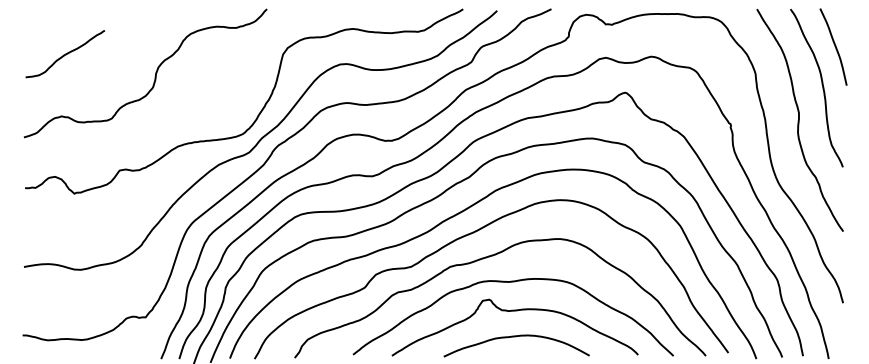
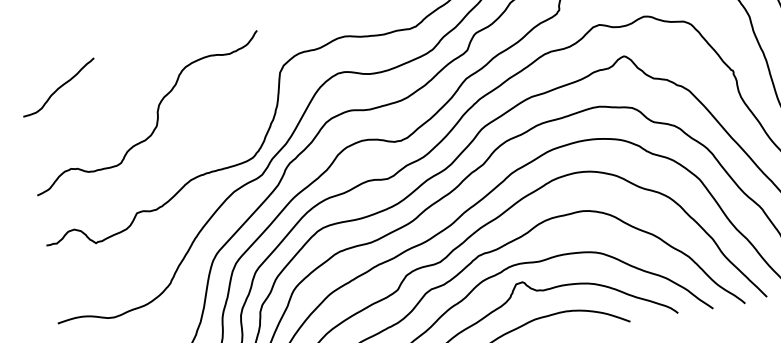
curve: (65, 54) -> (59, 87), moved

